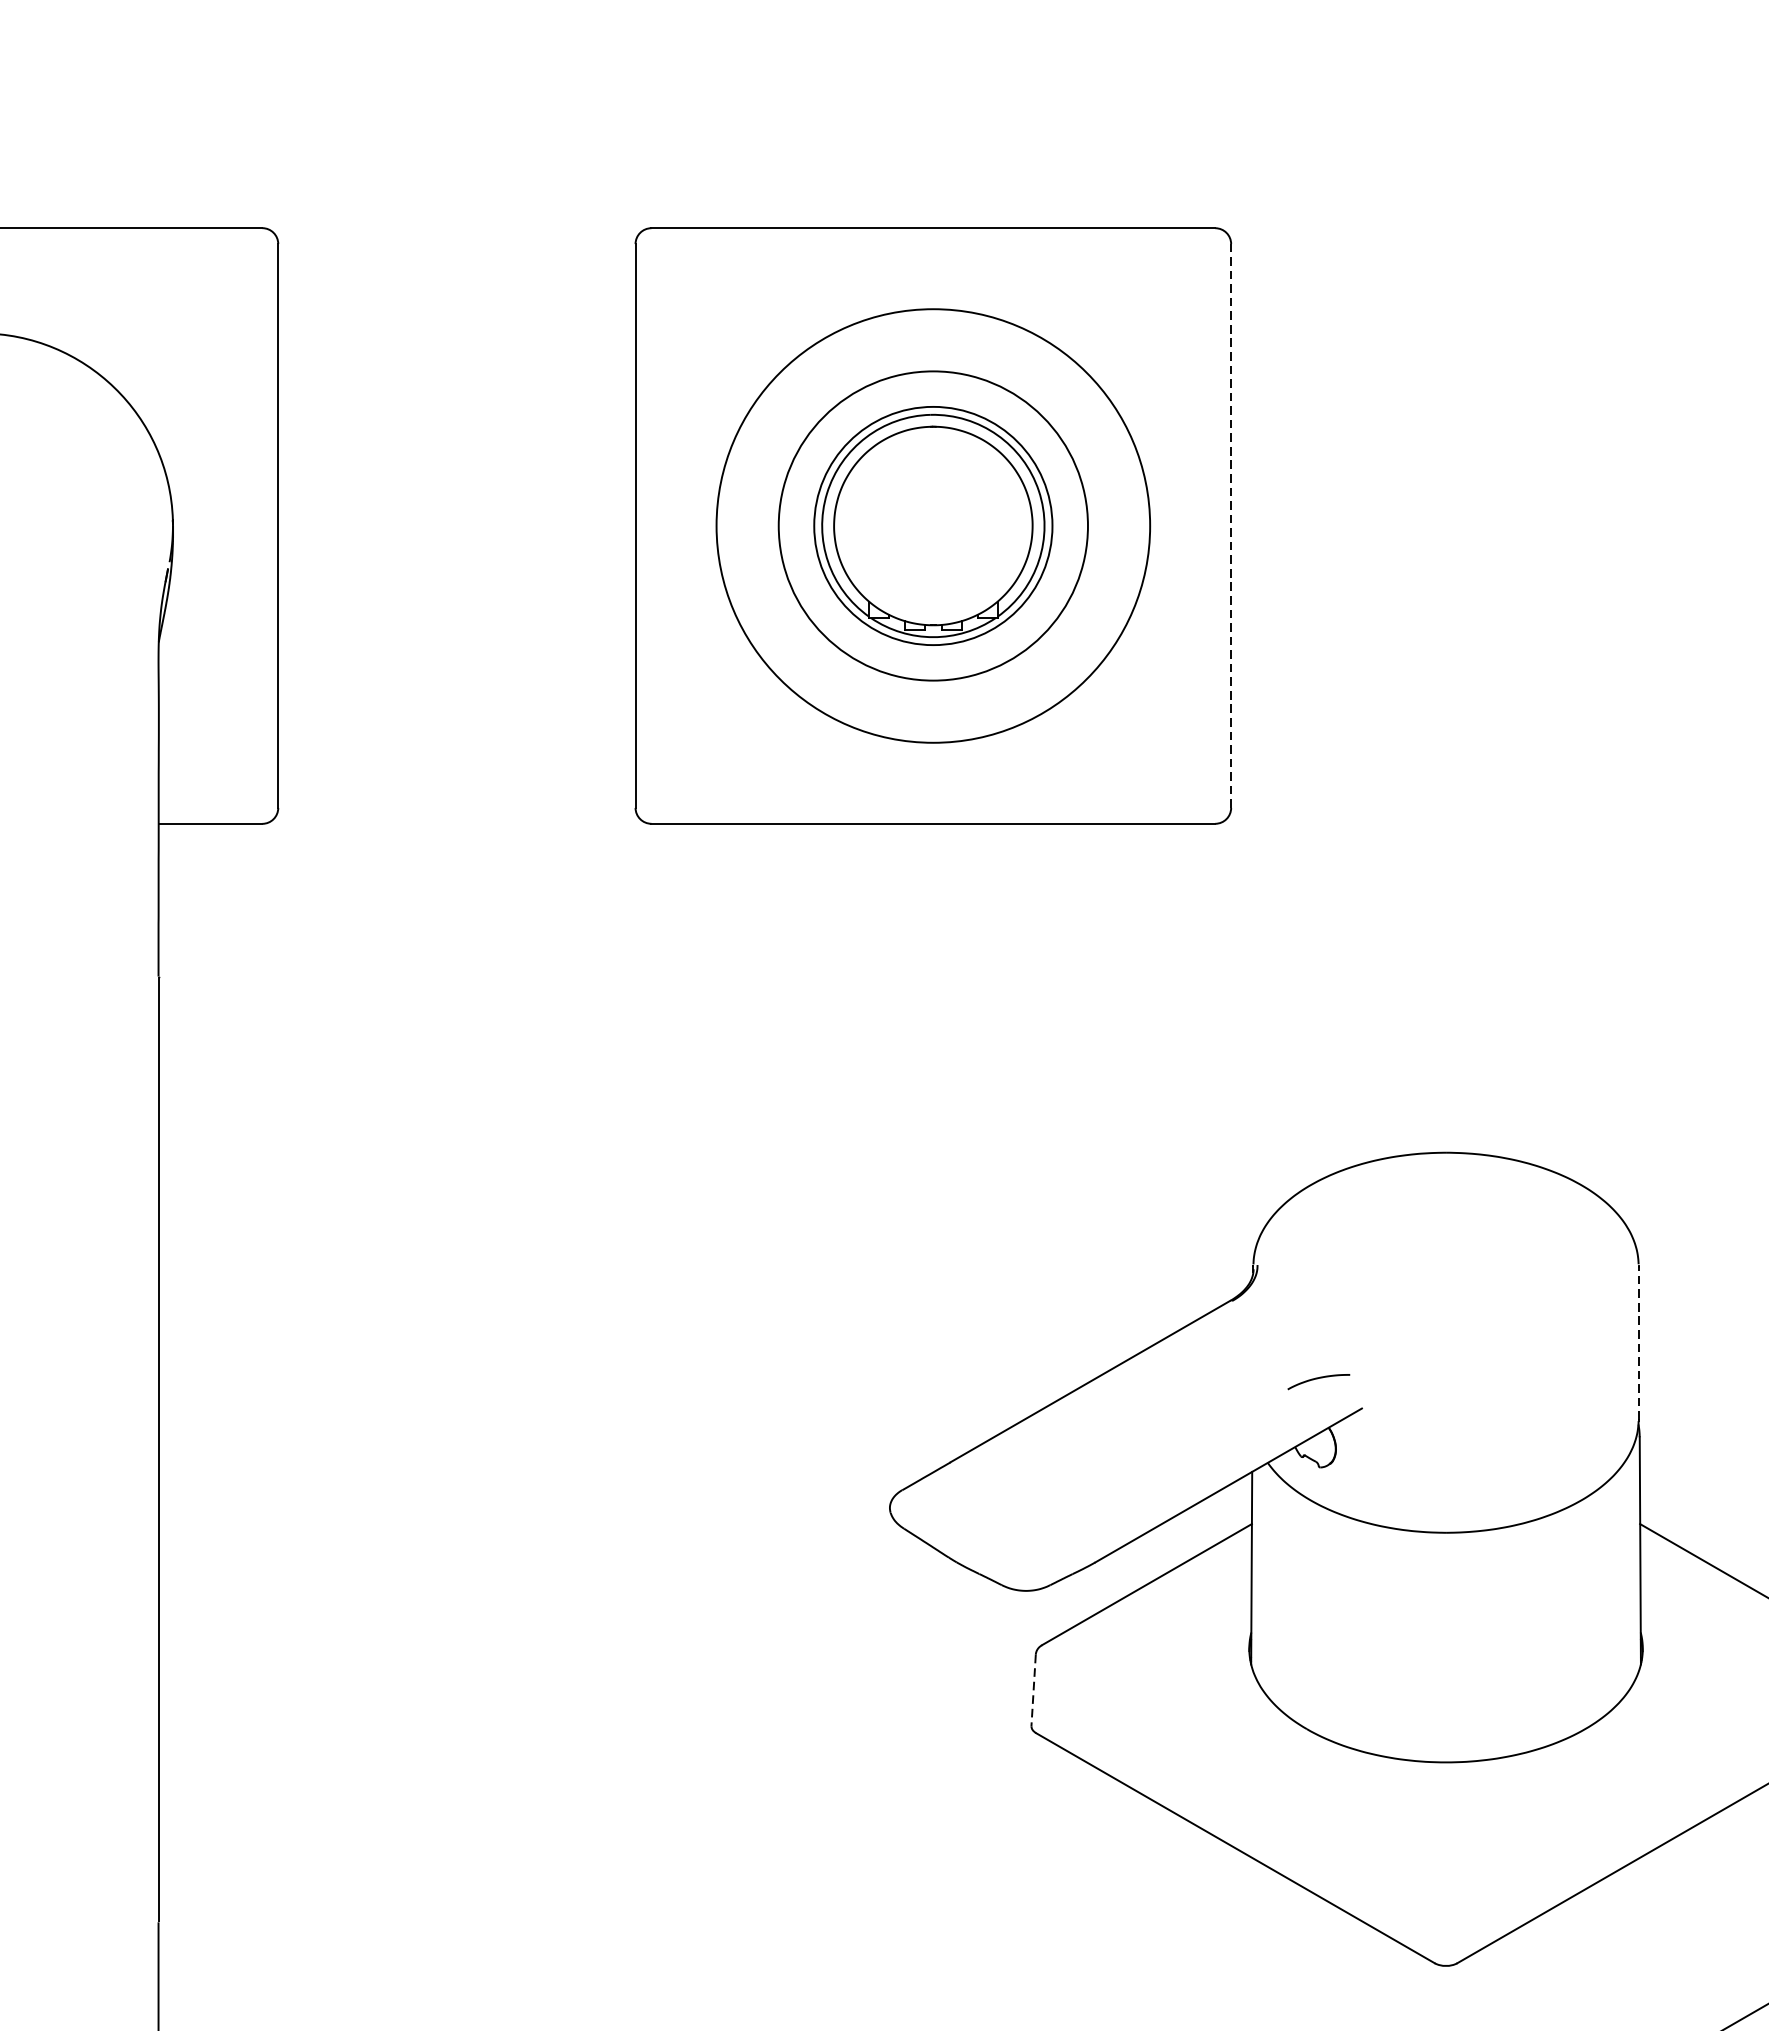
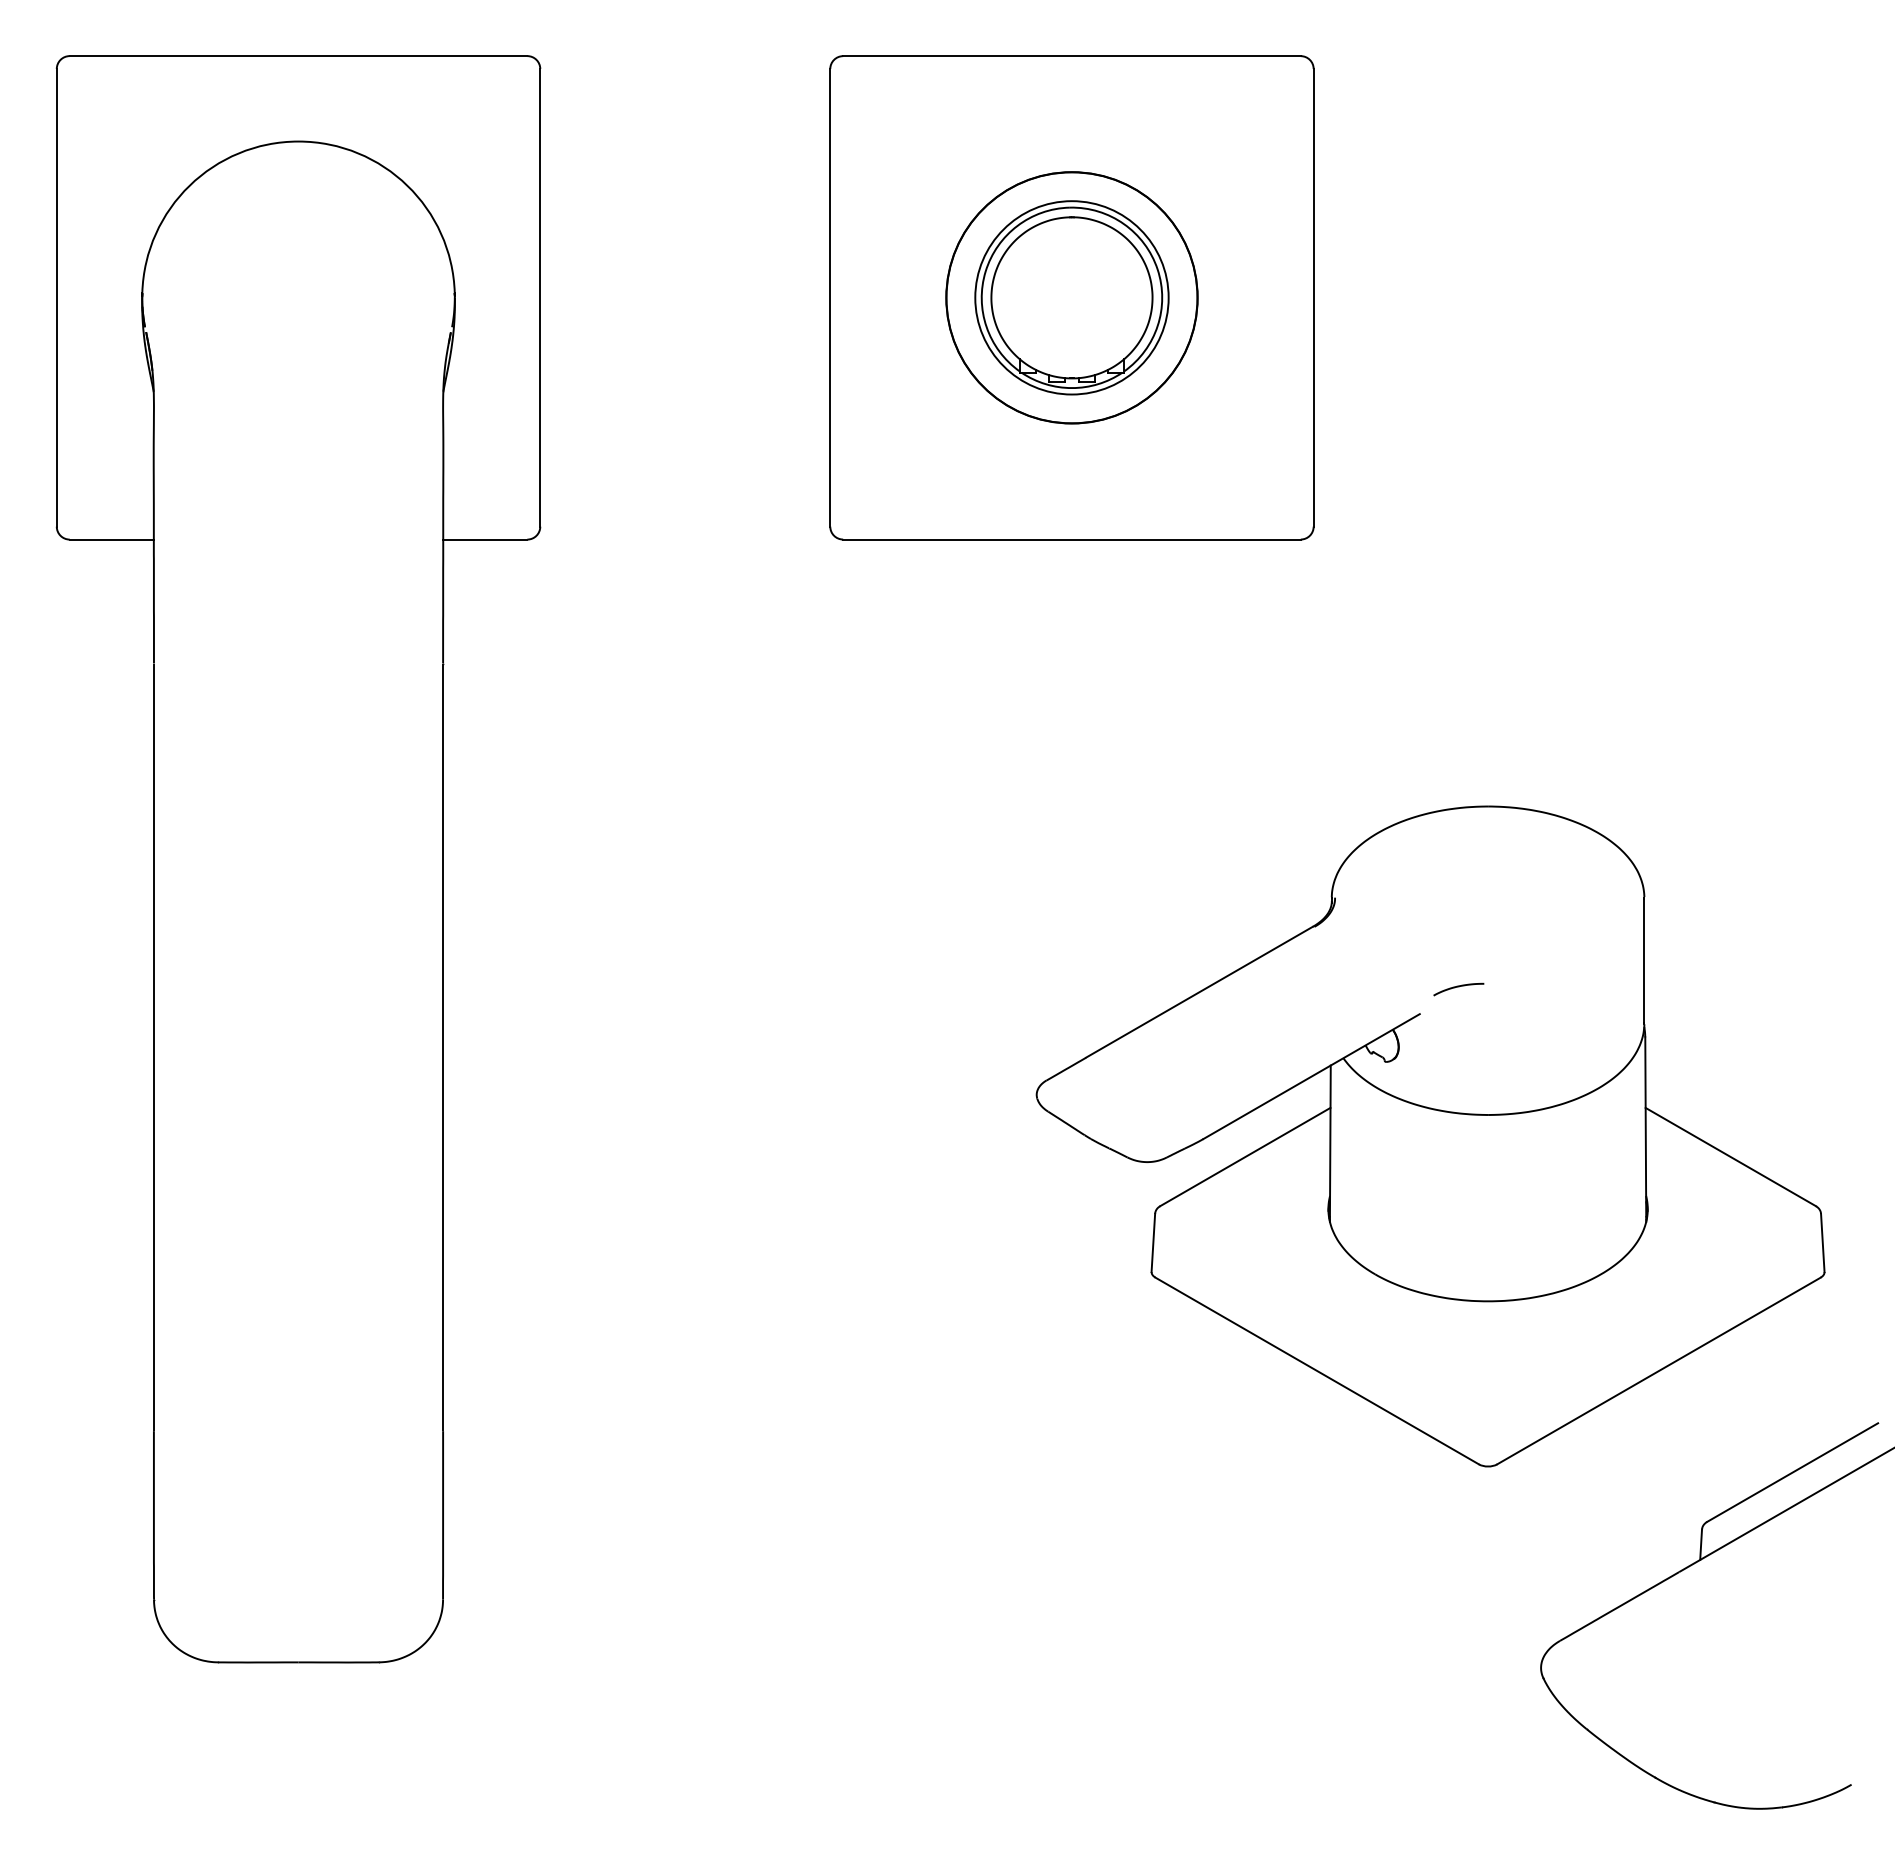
circle: (932, 525) -> (1071, 297), size x0.71
line: (1230, 525) -> (1313, 297), dashed -> solid
line: (1638, 1342) -> (1644, 960), dashed -> solid
curve: (1318, 1379) -> (1458, 987), moved
line: (1033, 1691) -> (1153, 1243), dashed -> solid

